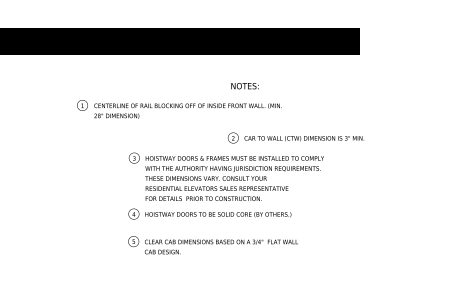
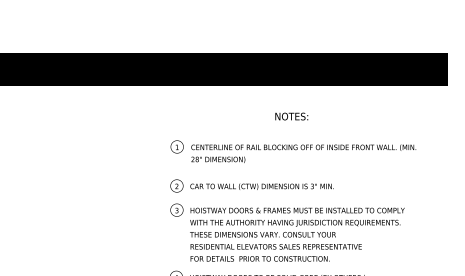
text: (244, 86) -> (291, 116), moved
text: (179, 109) -> (293, 151), moved
text: (295, 137) -> (251, 185), moved

